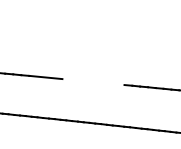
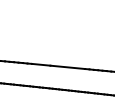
line: (92, 82) -> (67, 67), added

